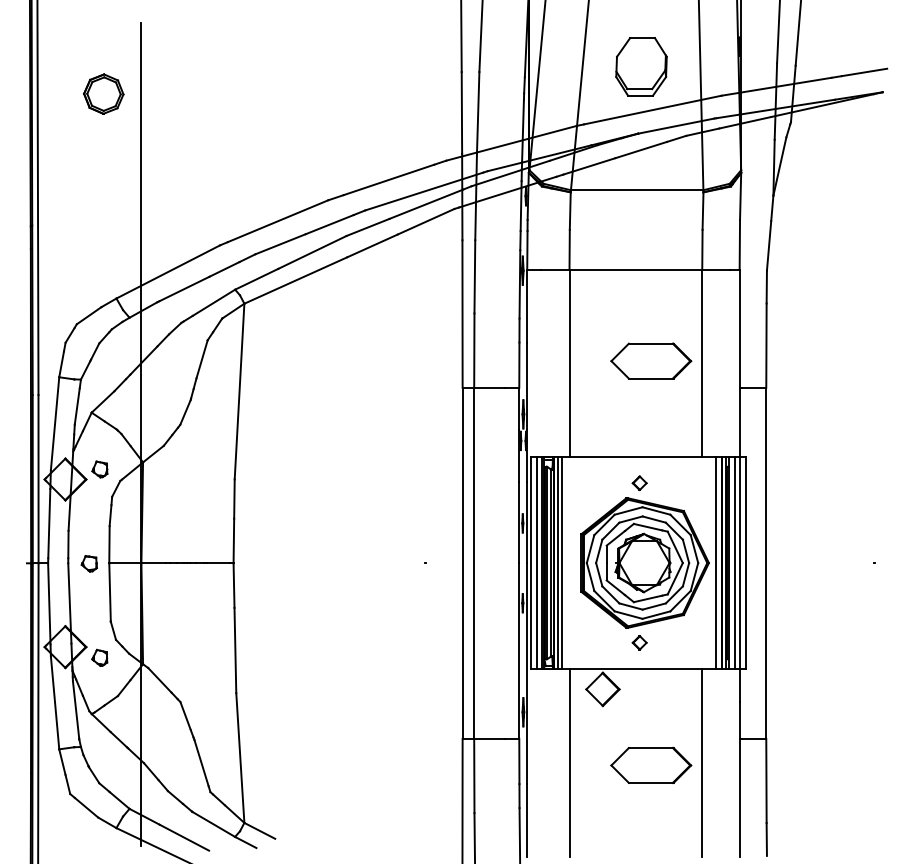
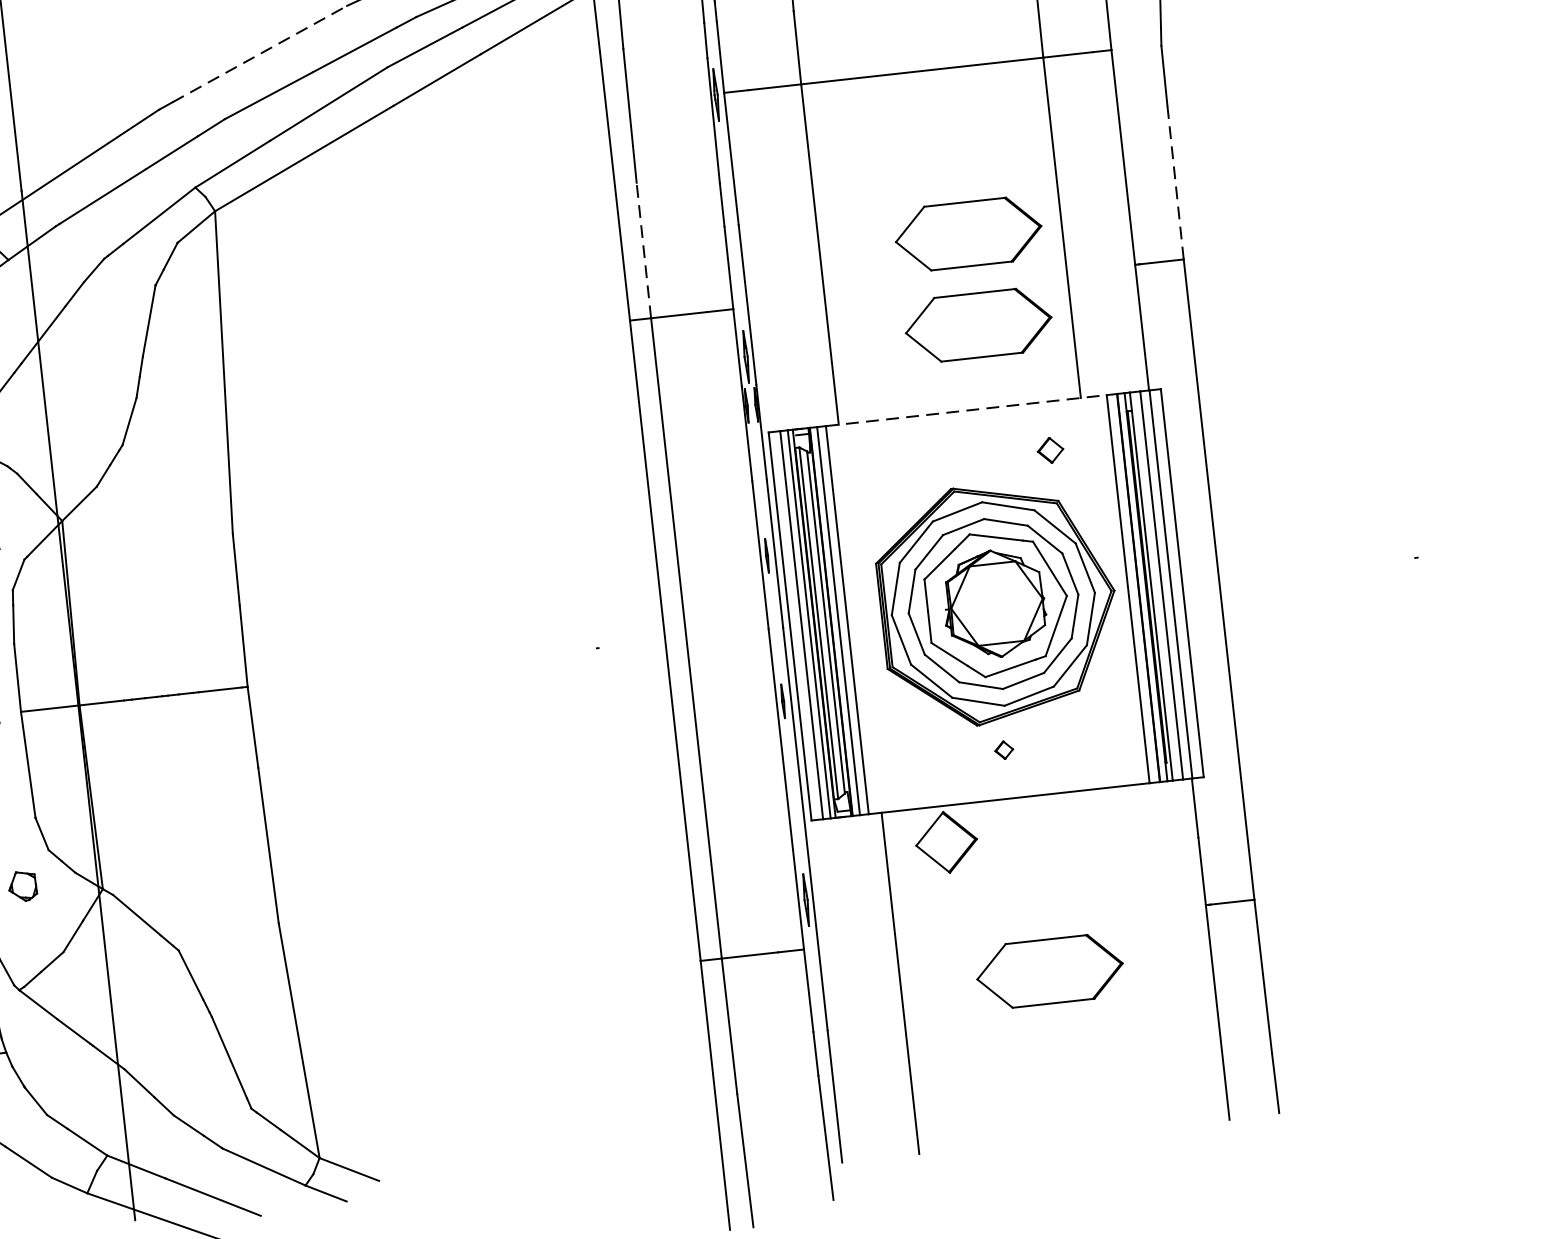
line: (278, 221) -> (260, 54), solid -> dashed
line: (766, 345) -> (1175, 182), solid -> dashed
line: (474, 350) -> (644, 250), solid -> dashed
part: (651, 410) -> (979, 324), added
line: (639, 456) -> (966, 410), solid -> dashed
part: (639, 483) -> (1050, 450), moved
part: (639, 642) -> (1003, 749), size x0.7
line: (702, 762) -> (1142, 955), removed

